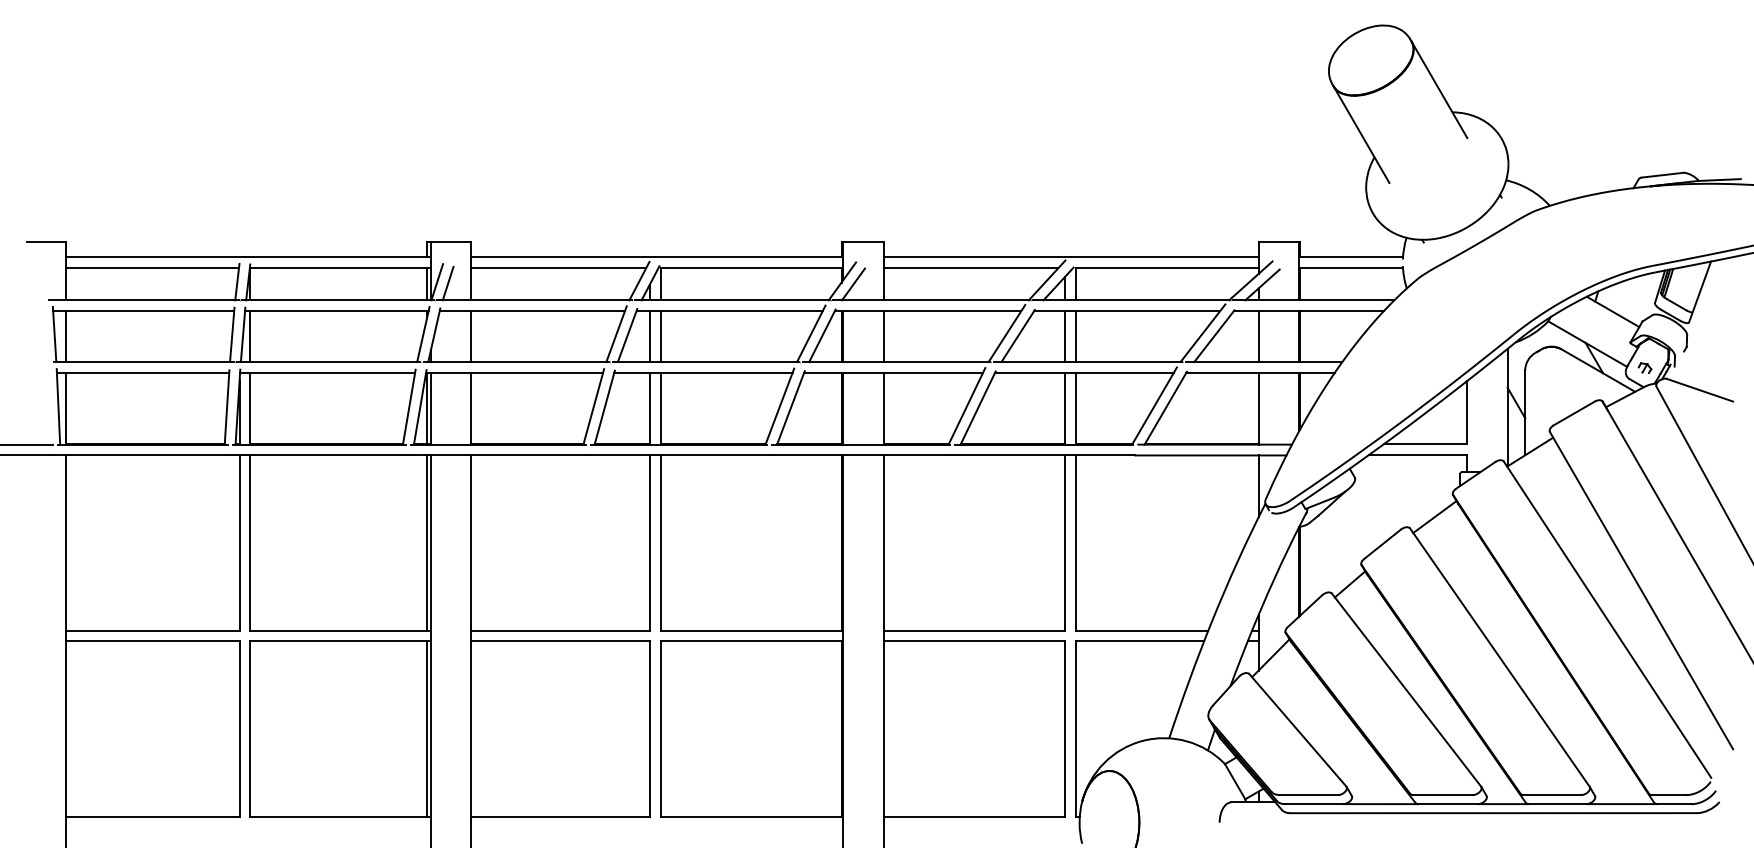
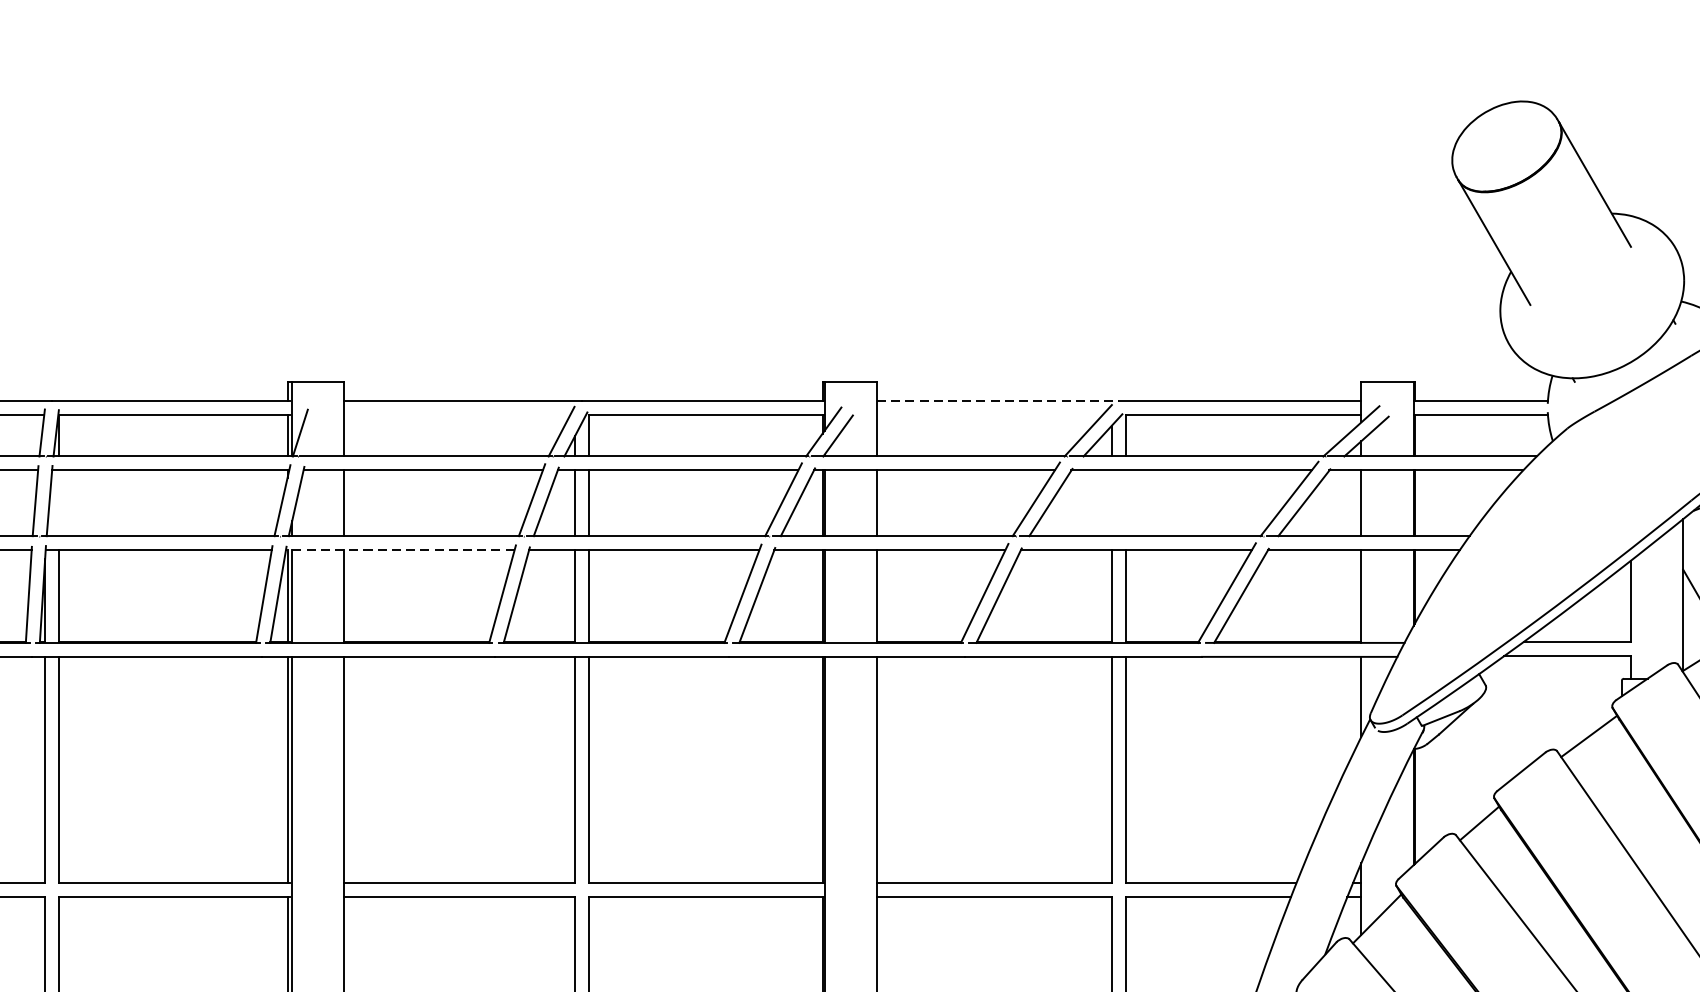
line: (977, 257) -> (998, 401), solid -> dashed
line: (558, 268) -> (457, 415), removed
line: (970, 268) -> (989, 415), removed
line: (447, 283) -> (313, 434), removed
line: (250, 336) -> (59, 503), removed
line: (1065, 336) -> (1111, 503), removed
line: (1076, 336) -> (1126, 503), removed
line: (514, 372) -> (400, 549), solid -> dashed

